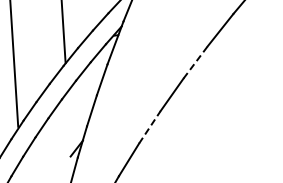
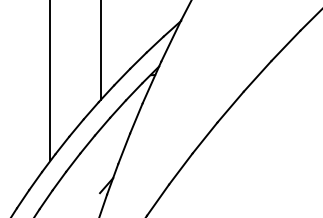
line: (195, 61) -> (230, 106), dashed -> solid
line: (150, 126) -> (181, 168), dashed -> solid

